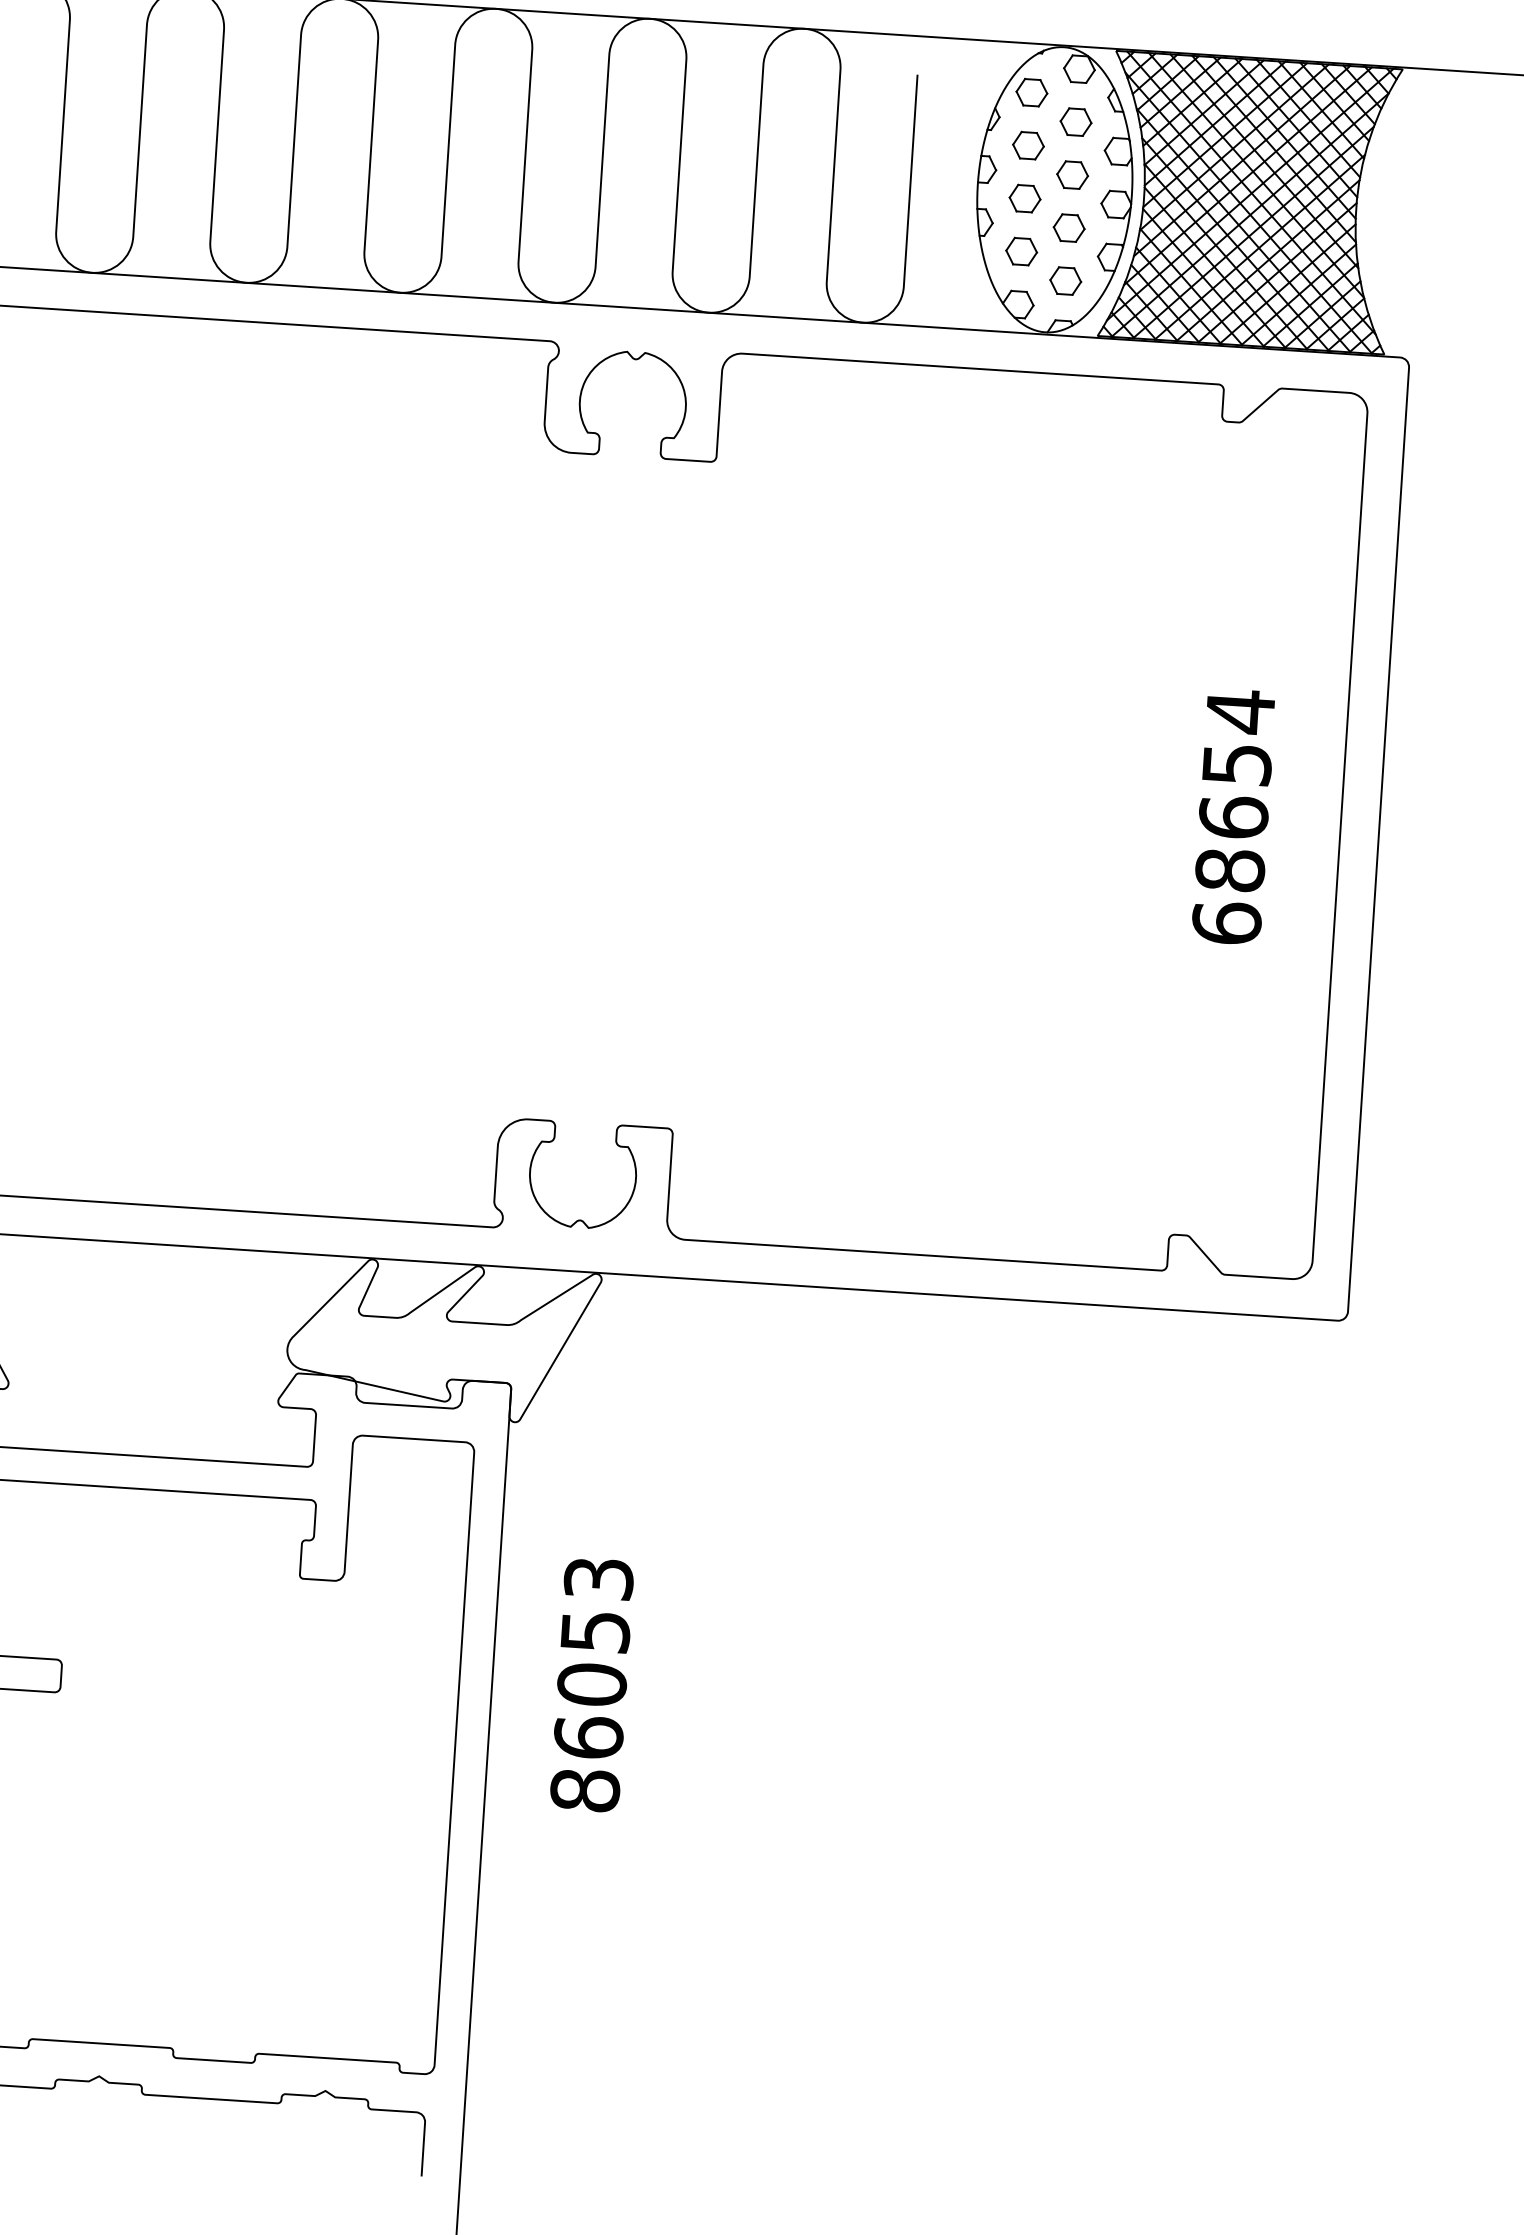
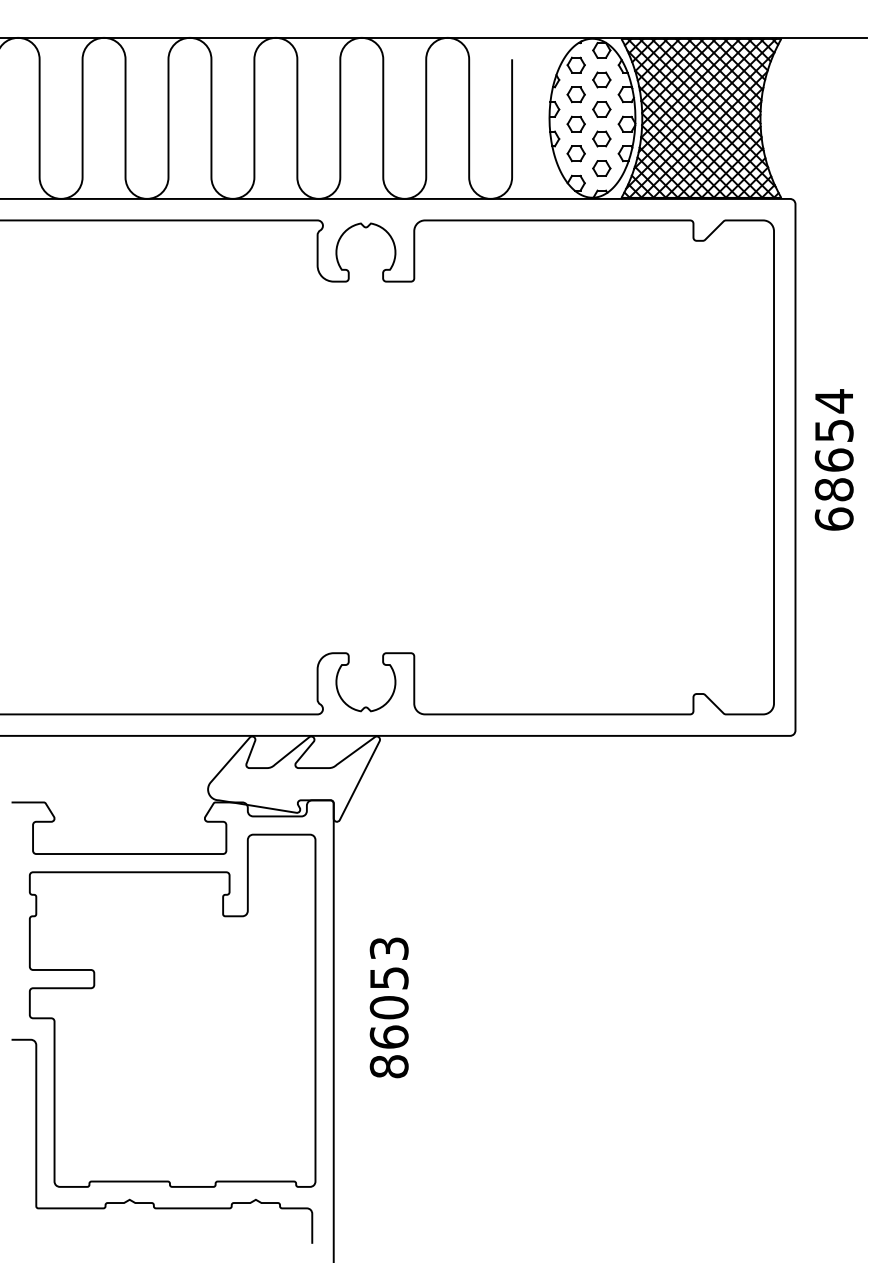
text: (1232, 816) -> (833, 459), moved
text: (590, 1684) -> (388, 1007), moved

